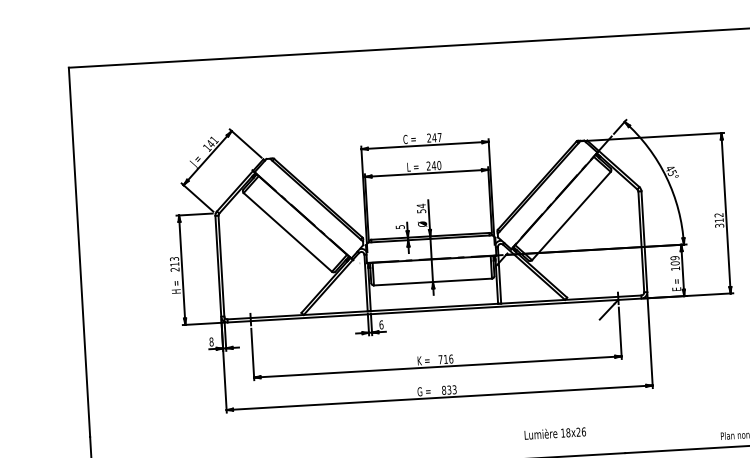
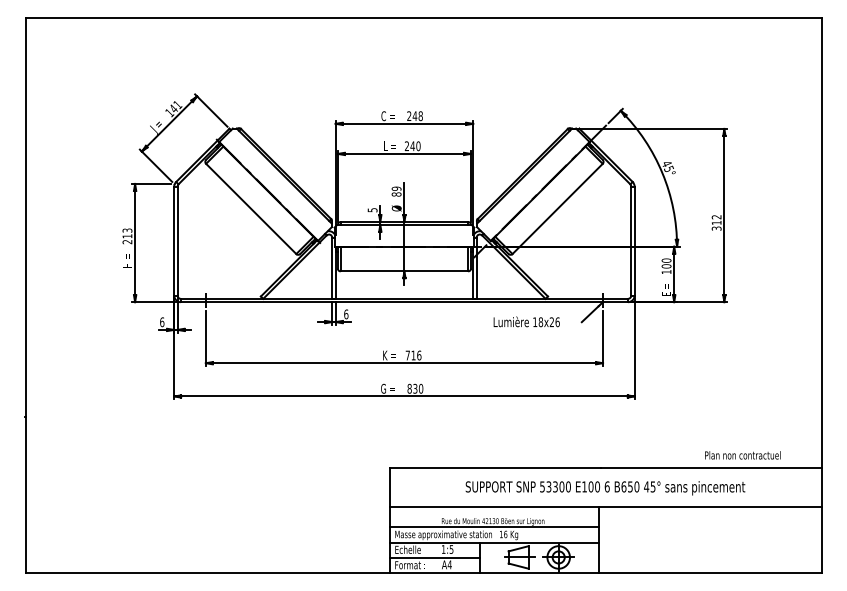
text: (439, 137) -> (420, 116), 247 -> 248
text: (421, 208) -> (396, 191), 54 -> 89
text: (674, 257) -> (666, 260), 109 -> 100
text: (211, 341) -> (162, 321), 8 -> 6
text: (454, 389) -> (420, 388), 833 -> 830
text: (555, 432) -> (526, 321), moved

